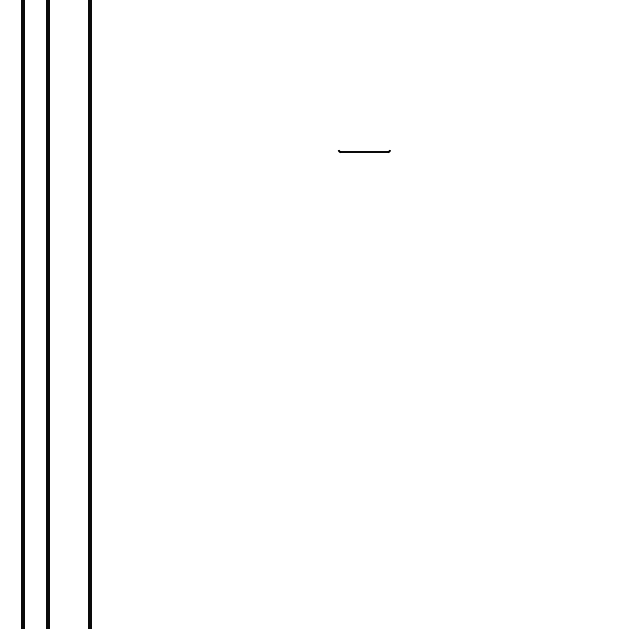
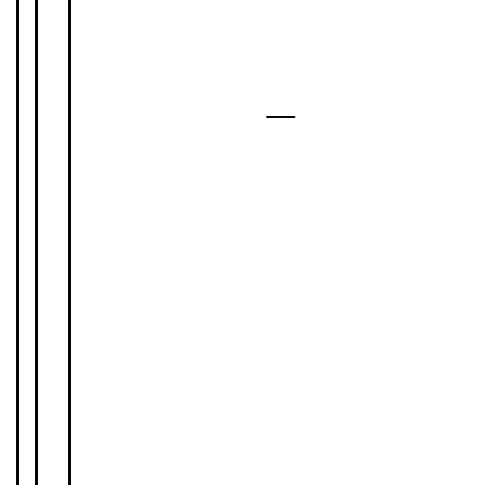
part: (364, 150) -> (280, 116), size x0.7

